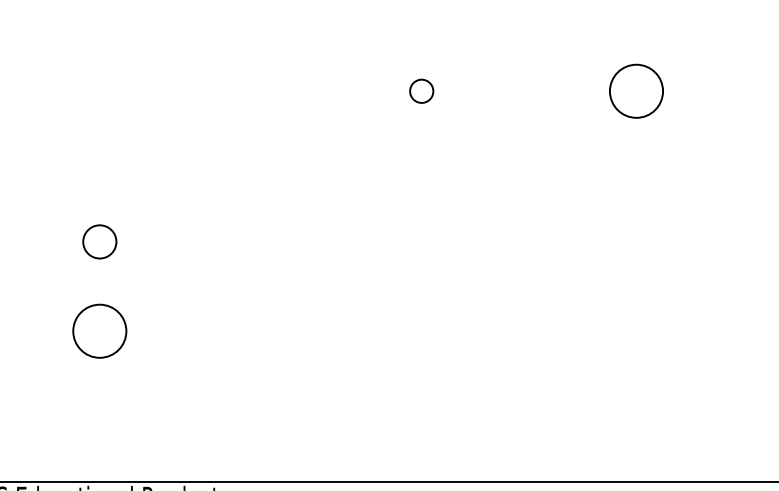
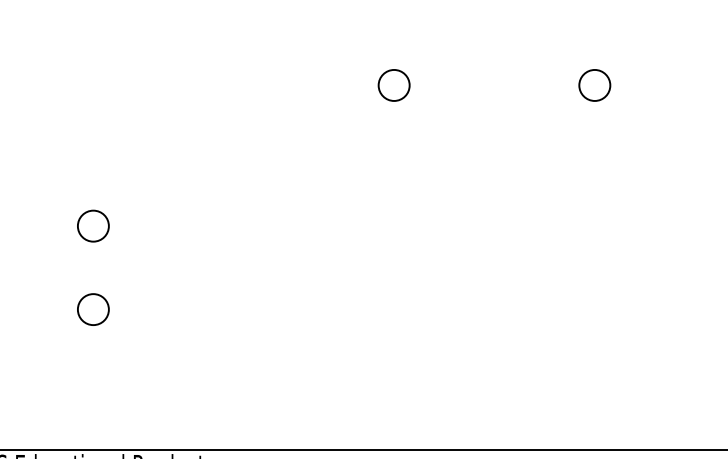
circle: (421, 91) -> (393, 85), size x1.43
circle: (636, 91) -> (594, 85), size x0.62
circle: (98, 331) -> (92, 309), size x0.62

